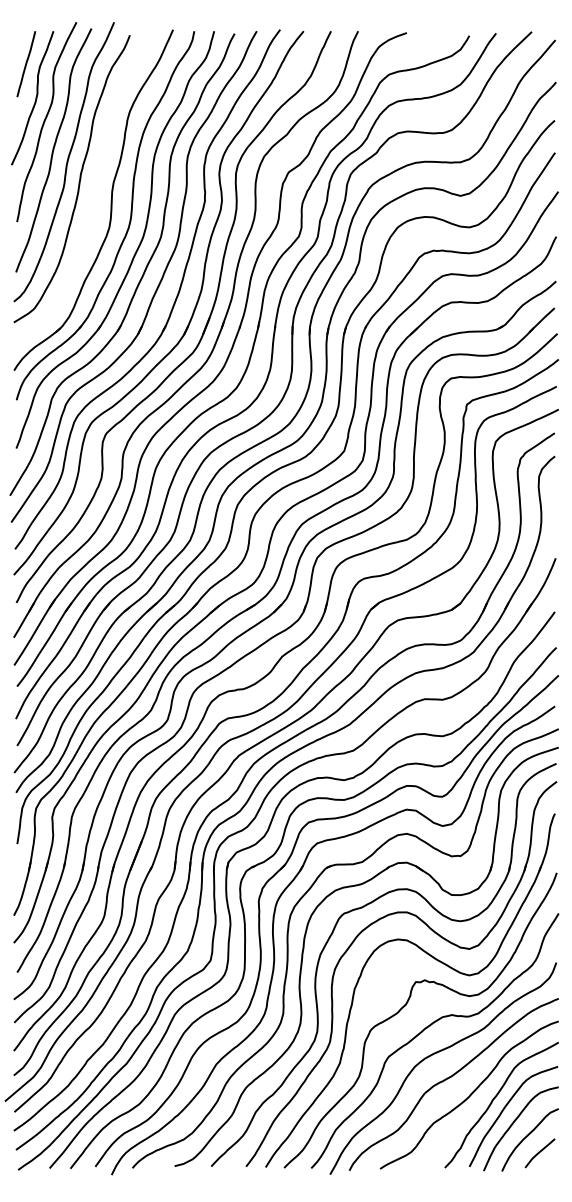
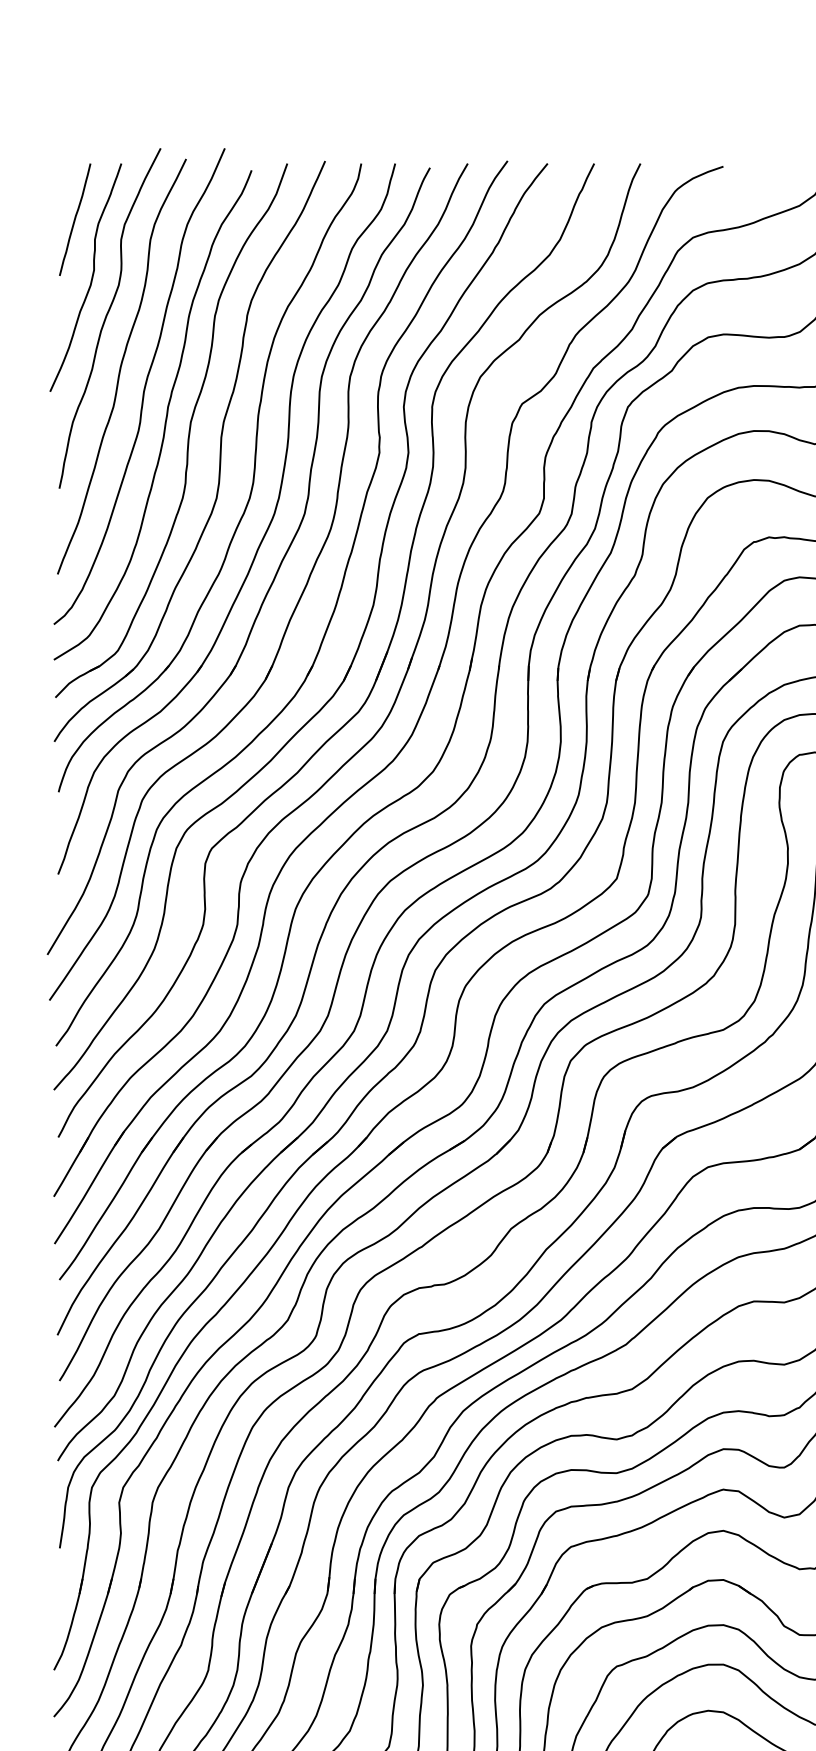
part: (92, 188) -> (187, 431), added

